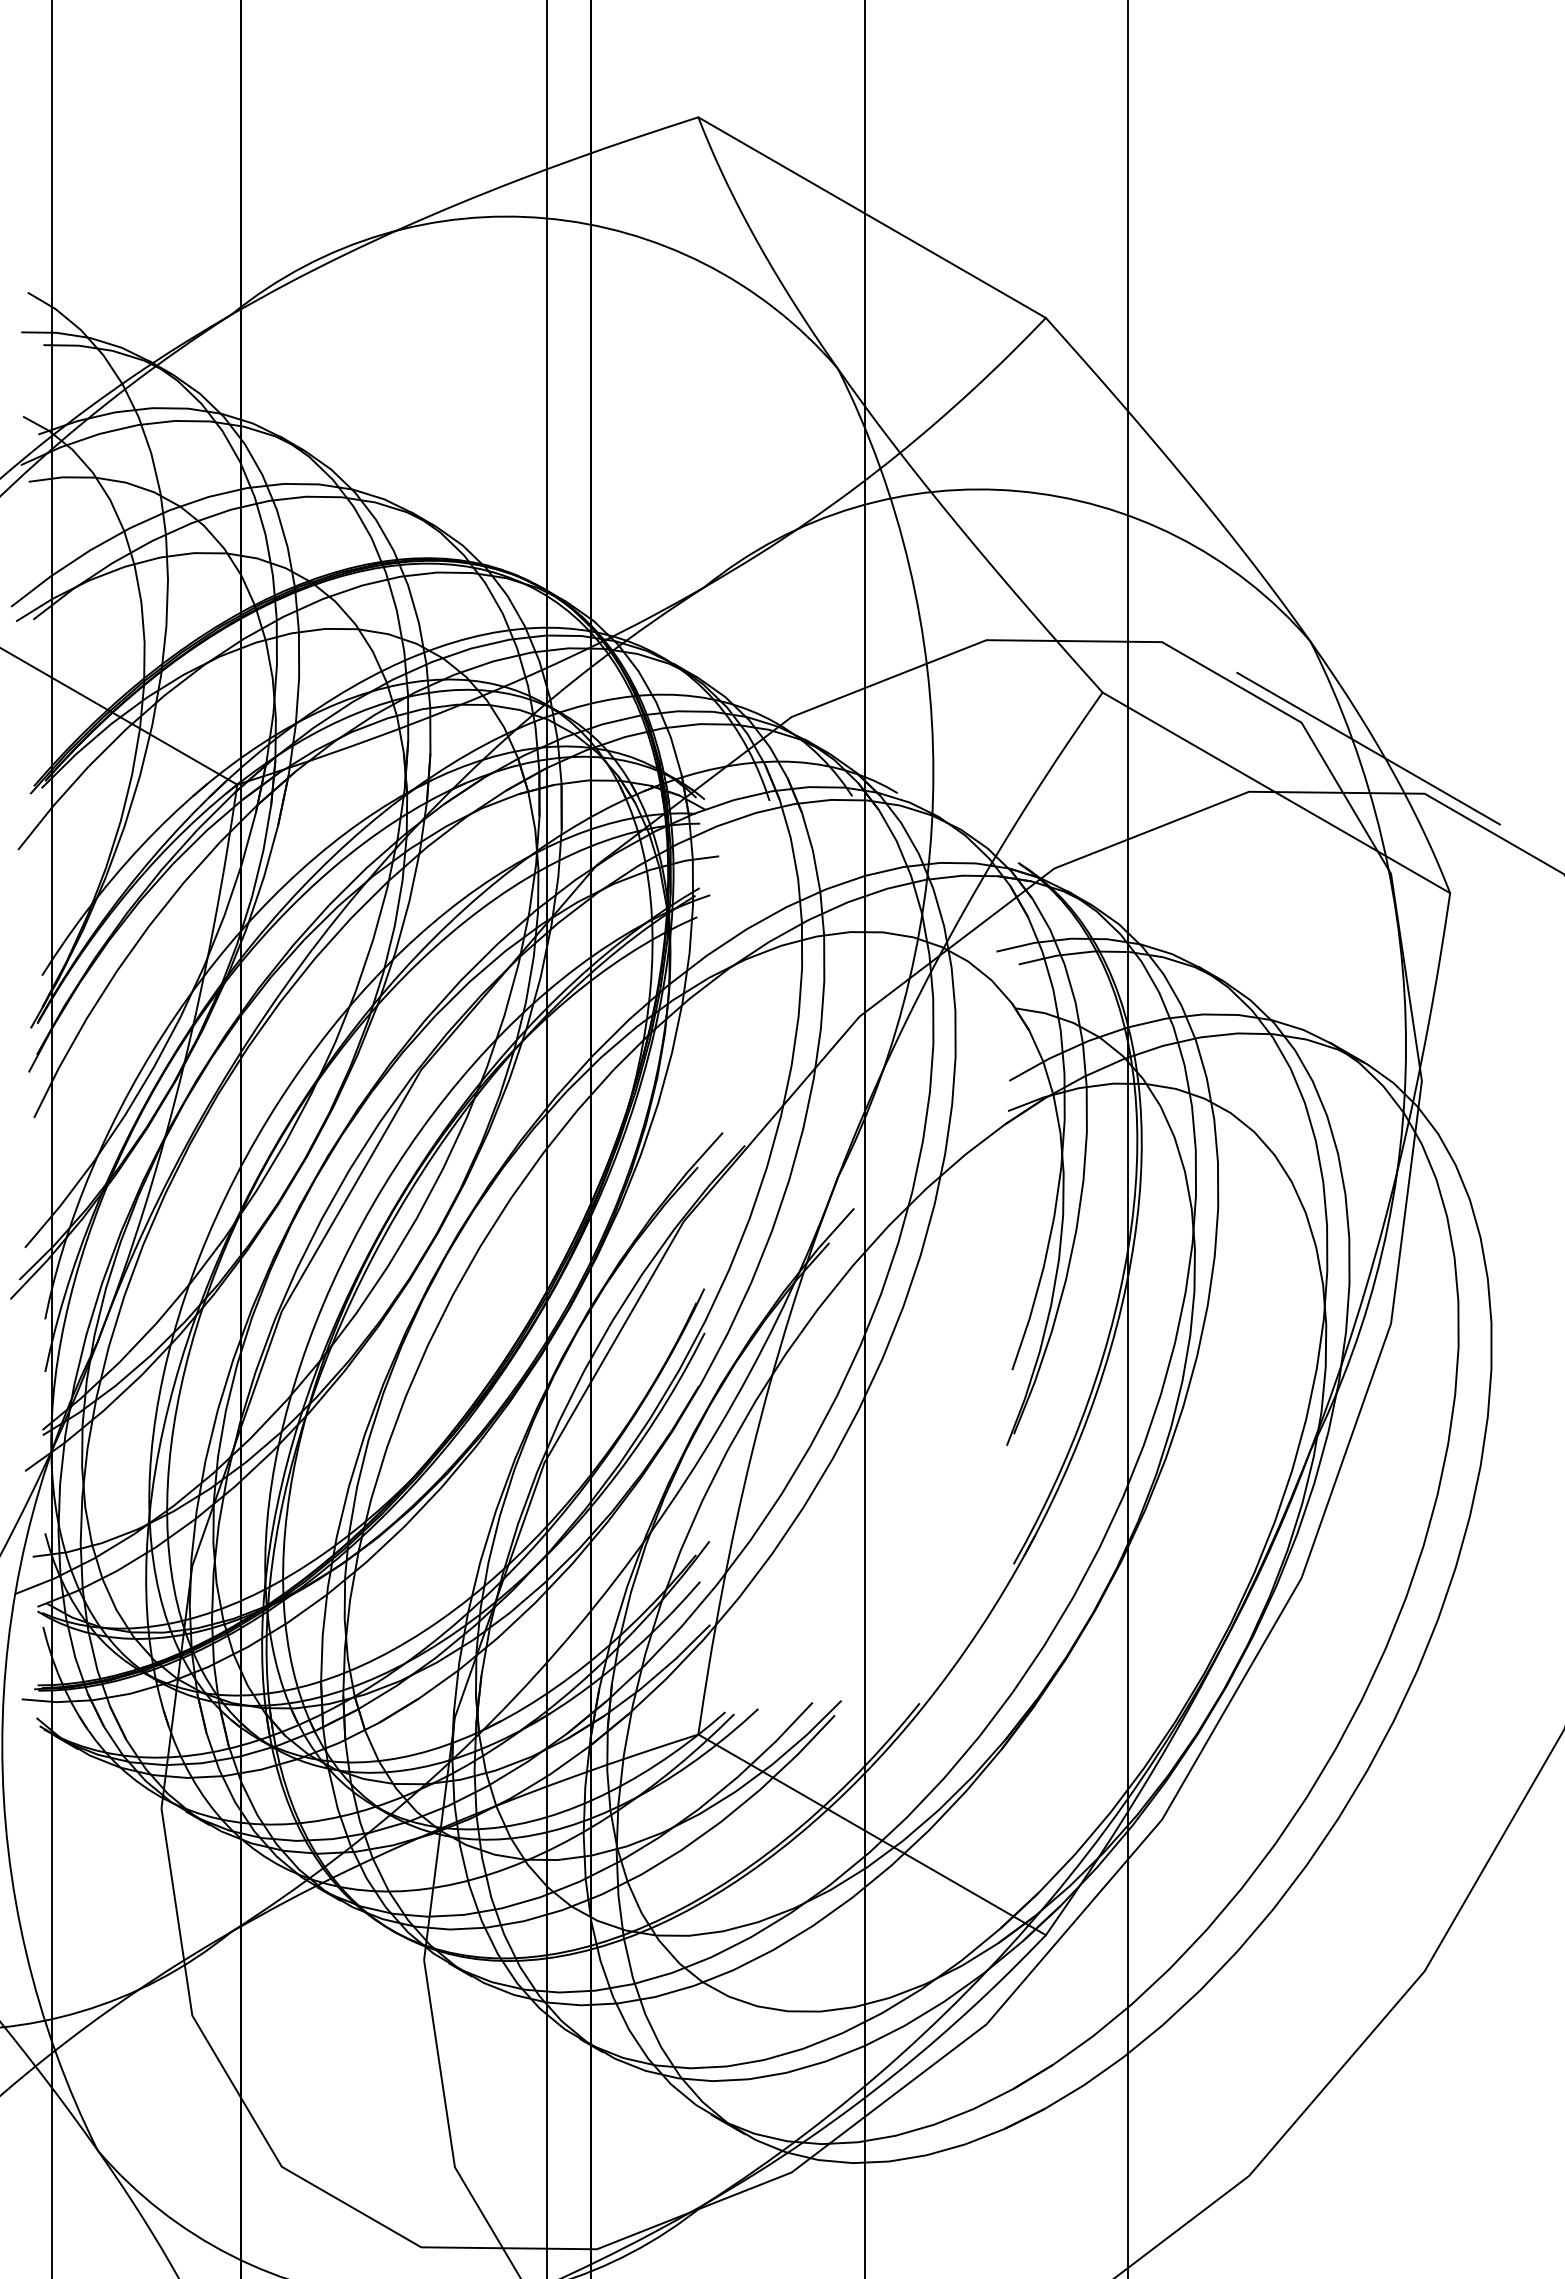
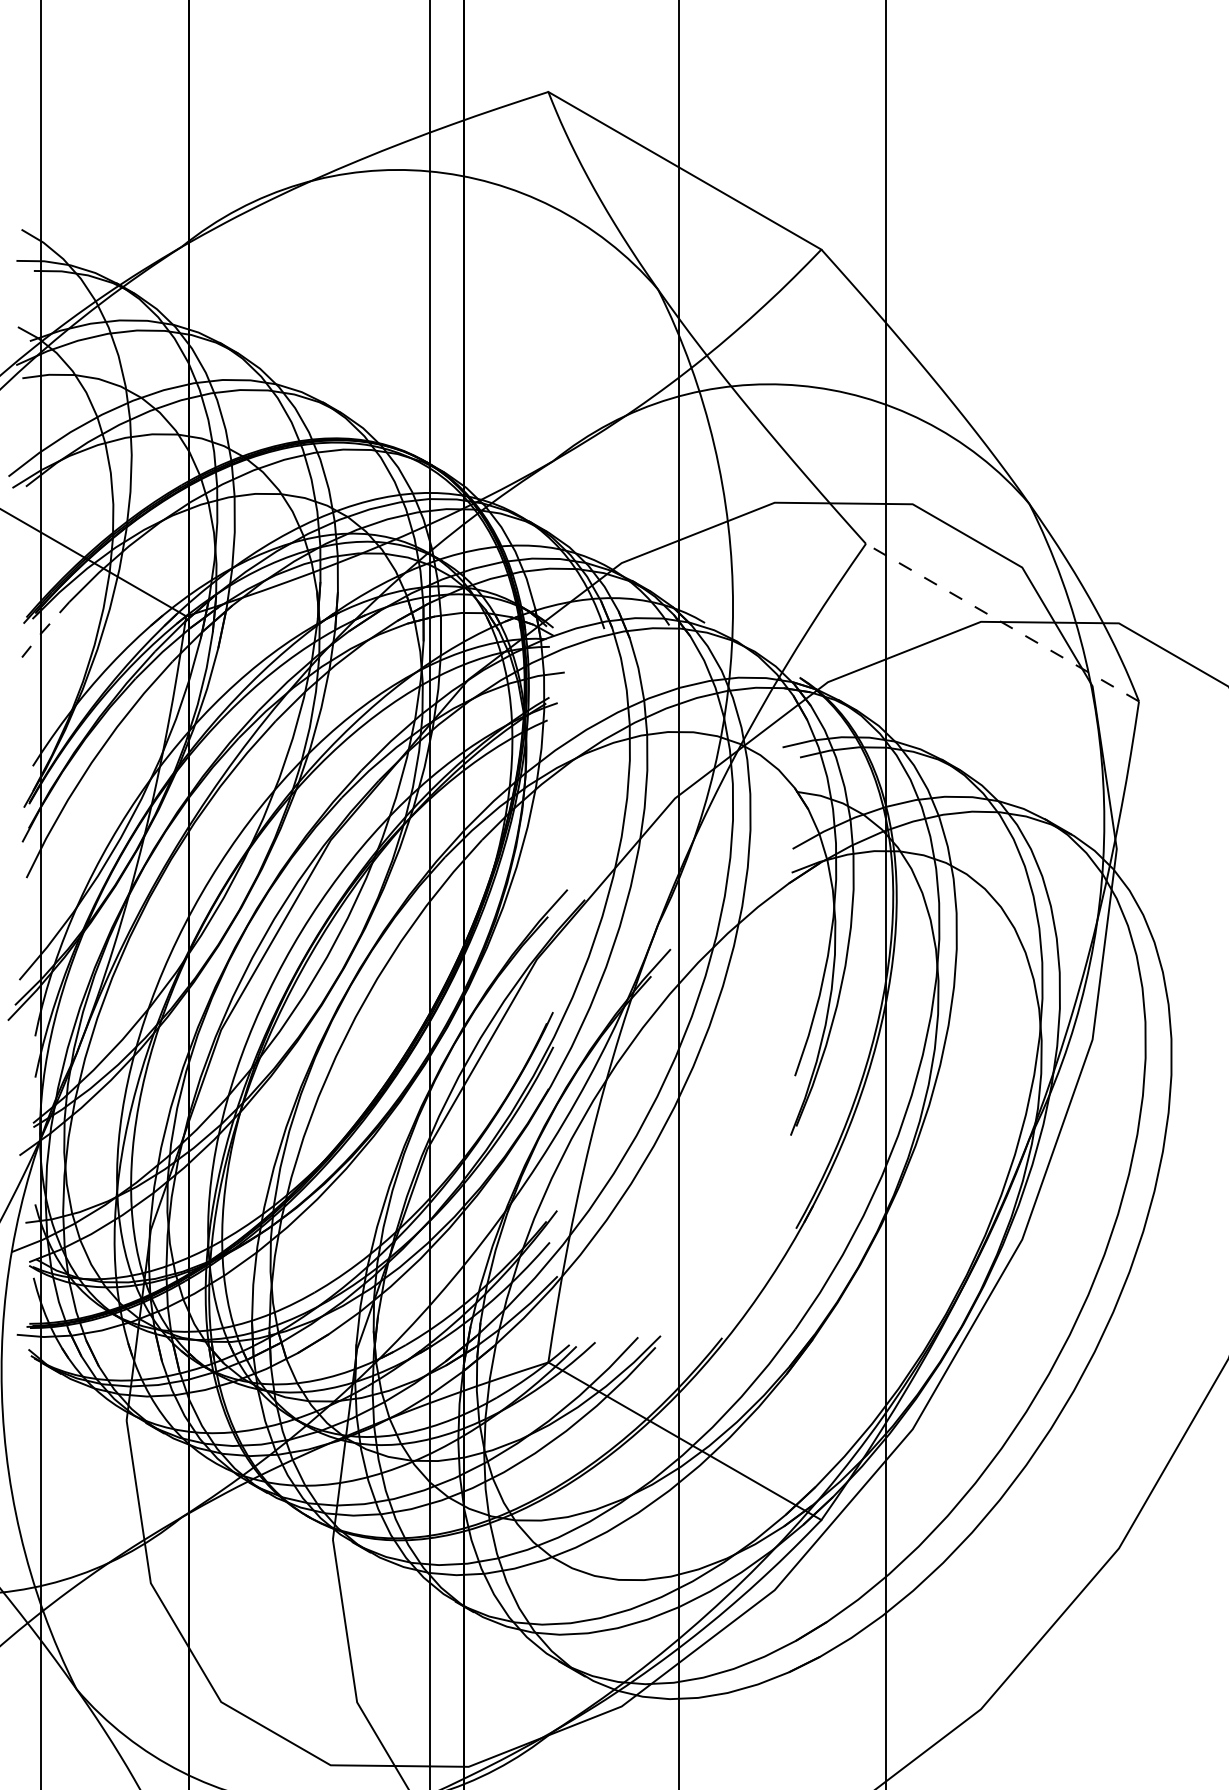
line: (1368, 748) -> (1074, 587), removed
line: (1276, 792) -> (1002, 622), solid -> dashed
line: (52, 806) -> (41, 633), solid -> dashed

